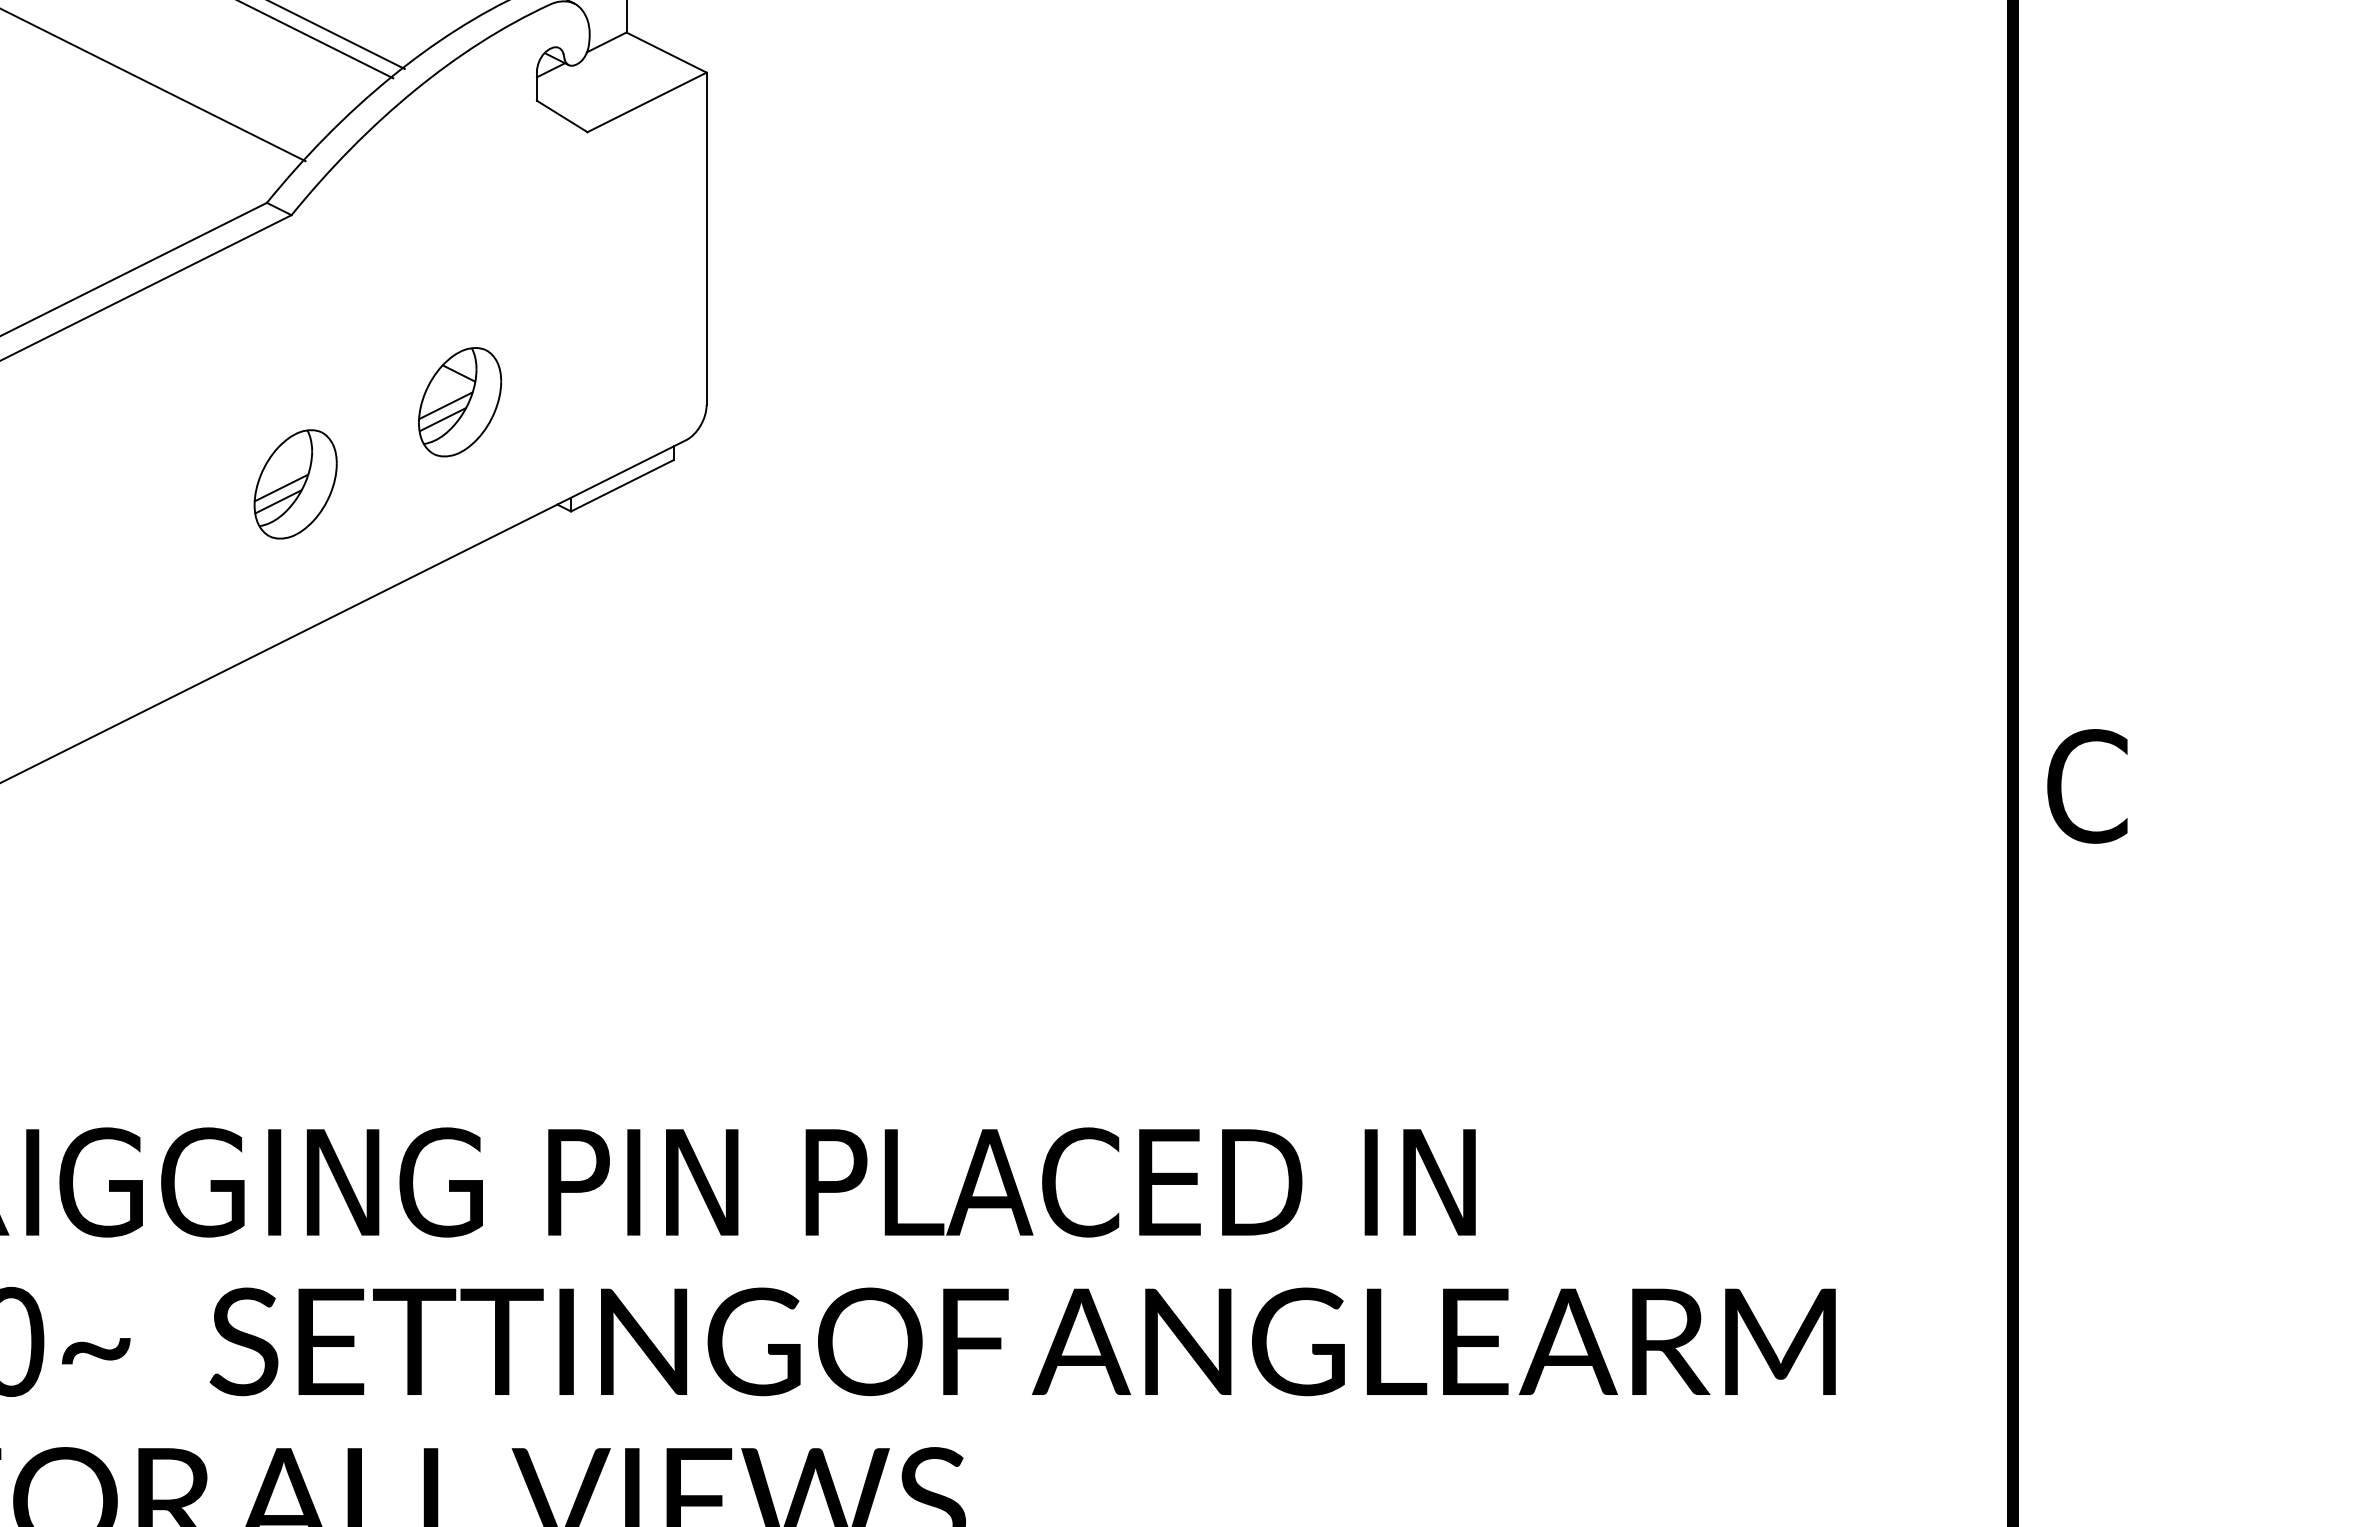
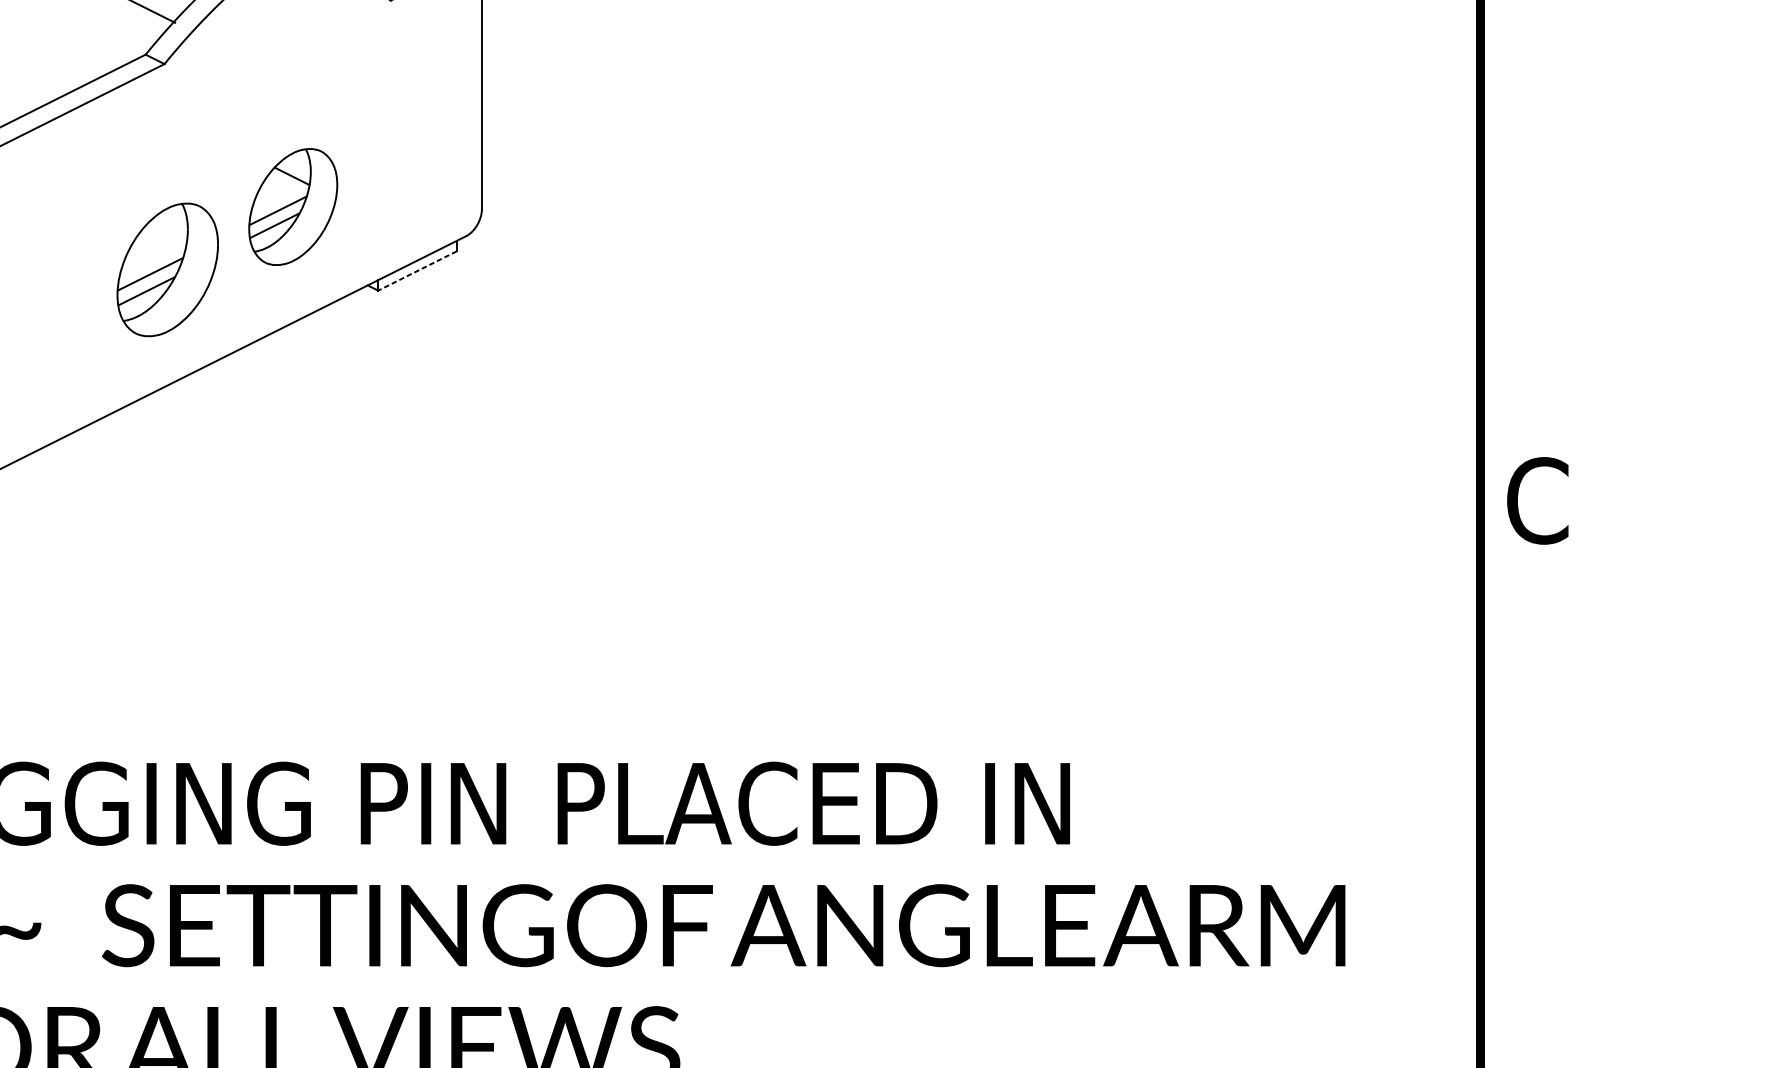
part: (460, 402) -> (293, 207), size x1.4
part: (295, 484) -> (167, 270), size x1.6
line: (621, 486) -> (416, 271), solid -> dashed

